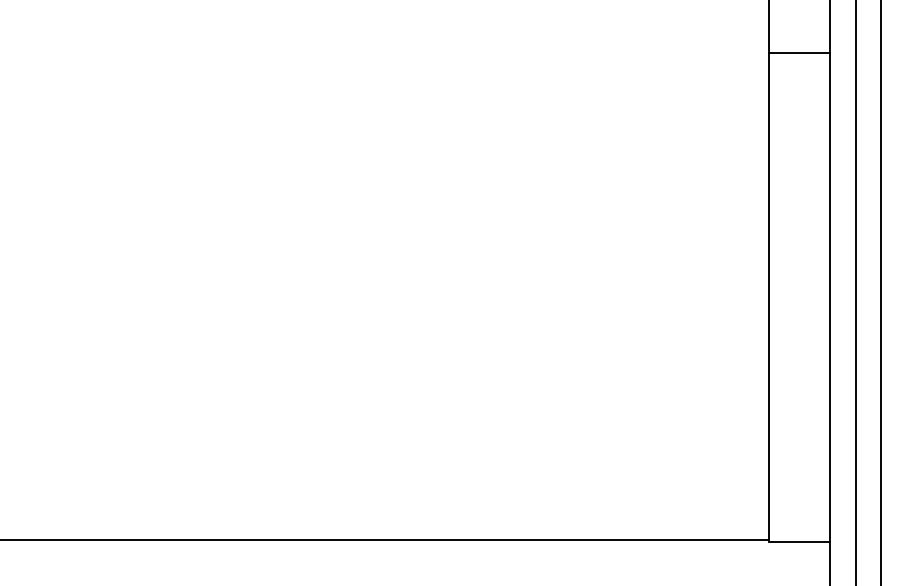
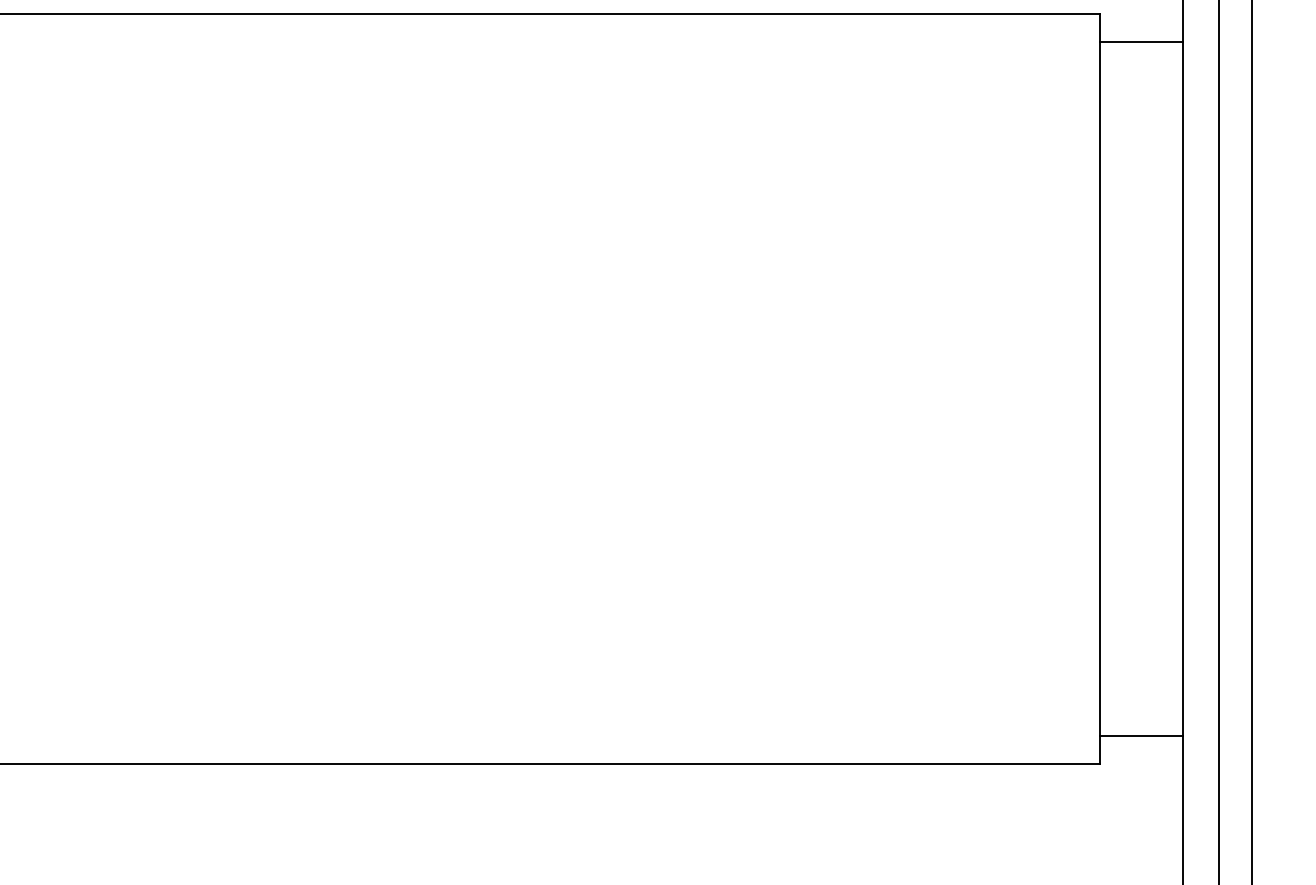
line: (799, 52) -> (1140, 41), moved
line: (799, 542) -> (1140, 736), moved

